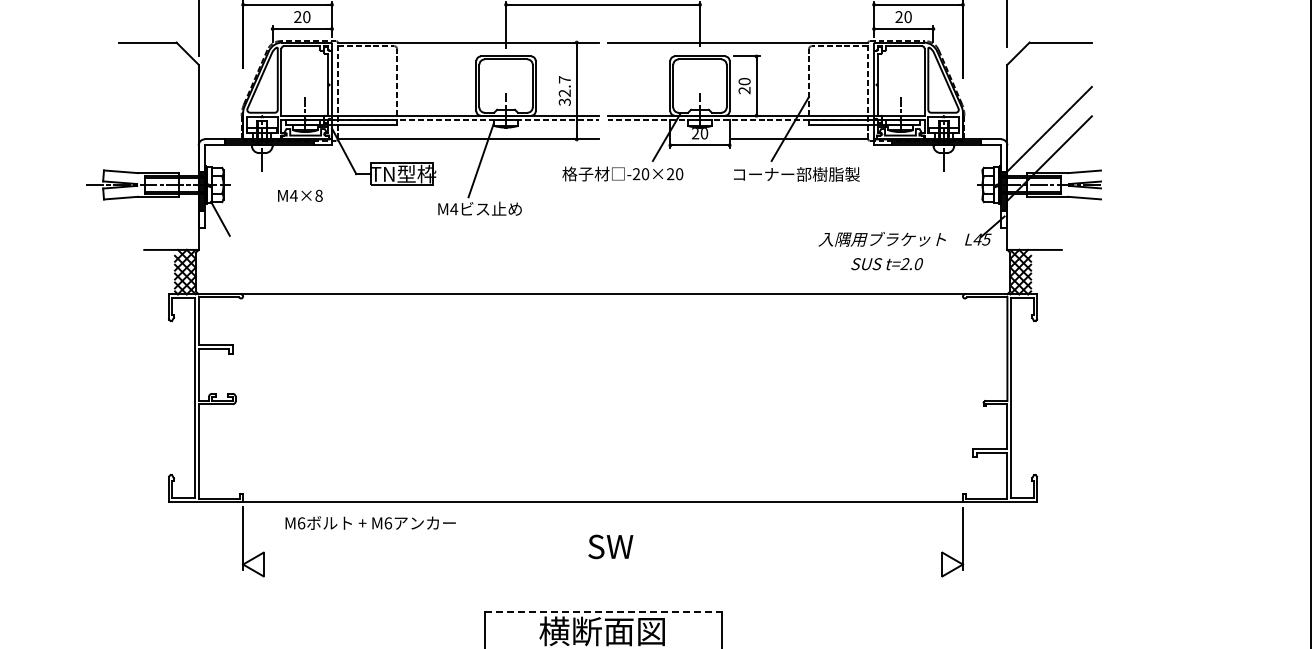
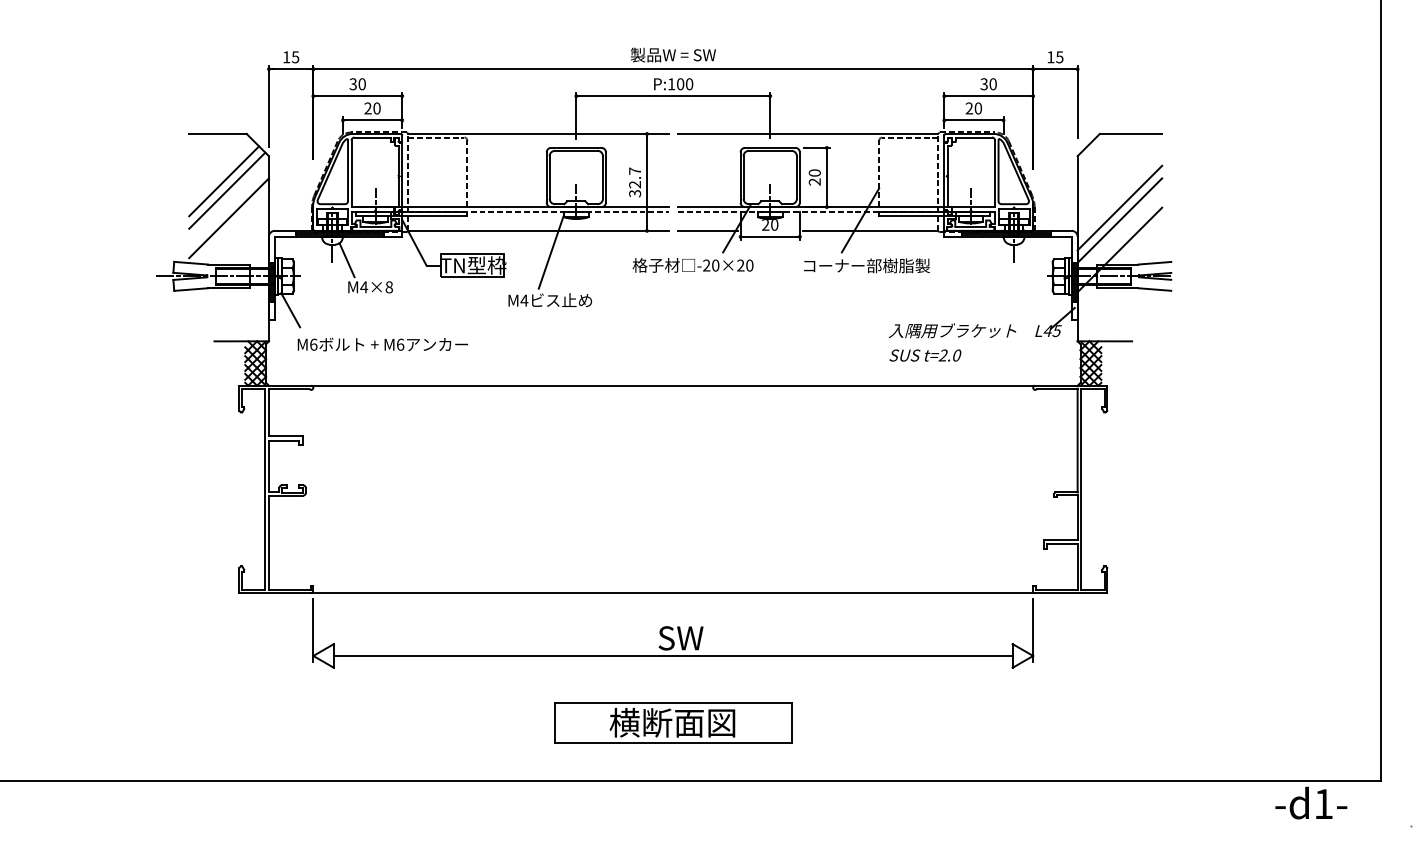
line: (154, 90) -> (224, 181), added
line: (157, 99) -> (227, 190), added
line: (1049, 116) -> (1119, 207), added
line: (158, 127) -> (228, 218), added
line: (637, 139) -> (707, 230), added
line: (276, 169) -> (346, 260), added
text: (887, 264) -> (925, 355), moved
text: (370, 523) -> (382, 344), moved
line: (602, 564) -> (672, 655), added
line: (603, 612) -> (673, 703), dashed -> solid

